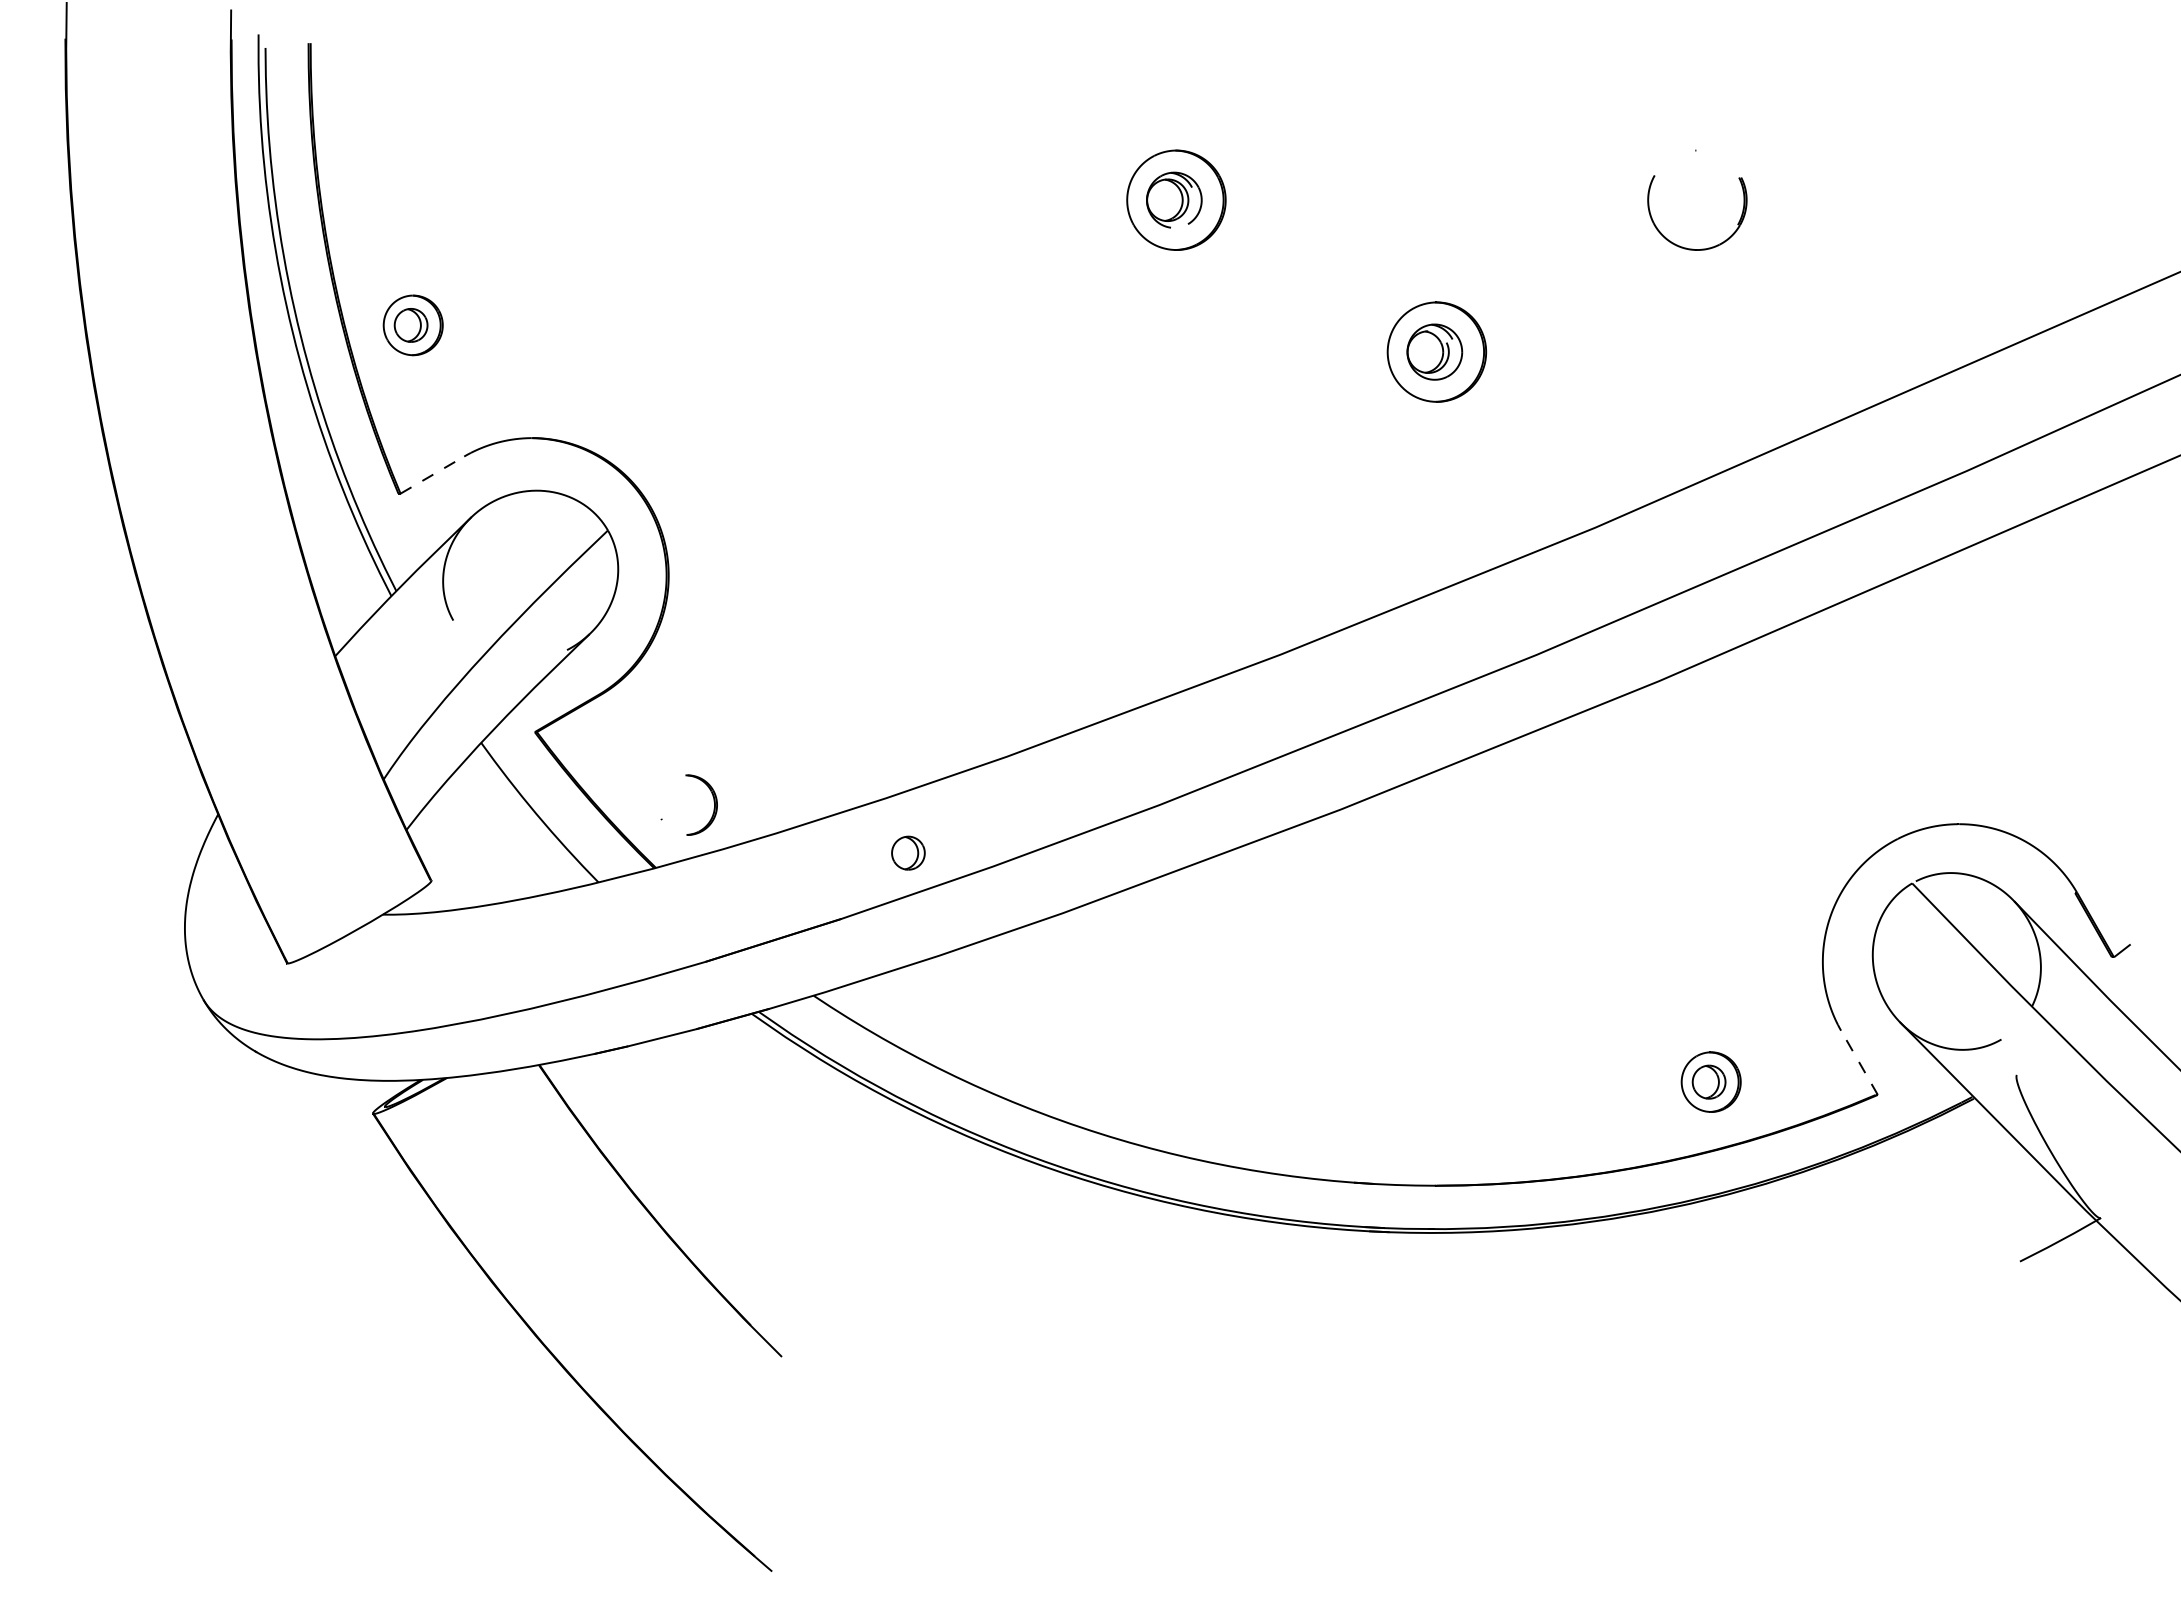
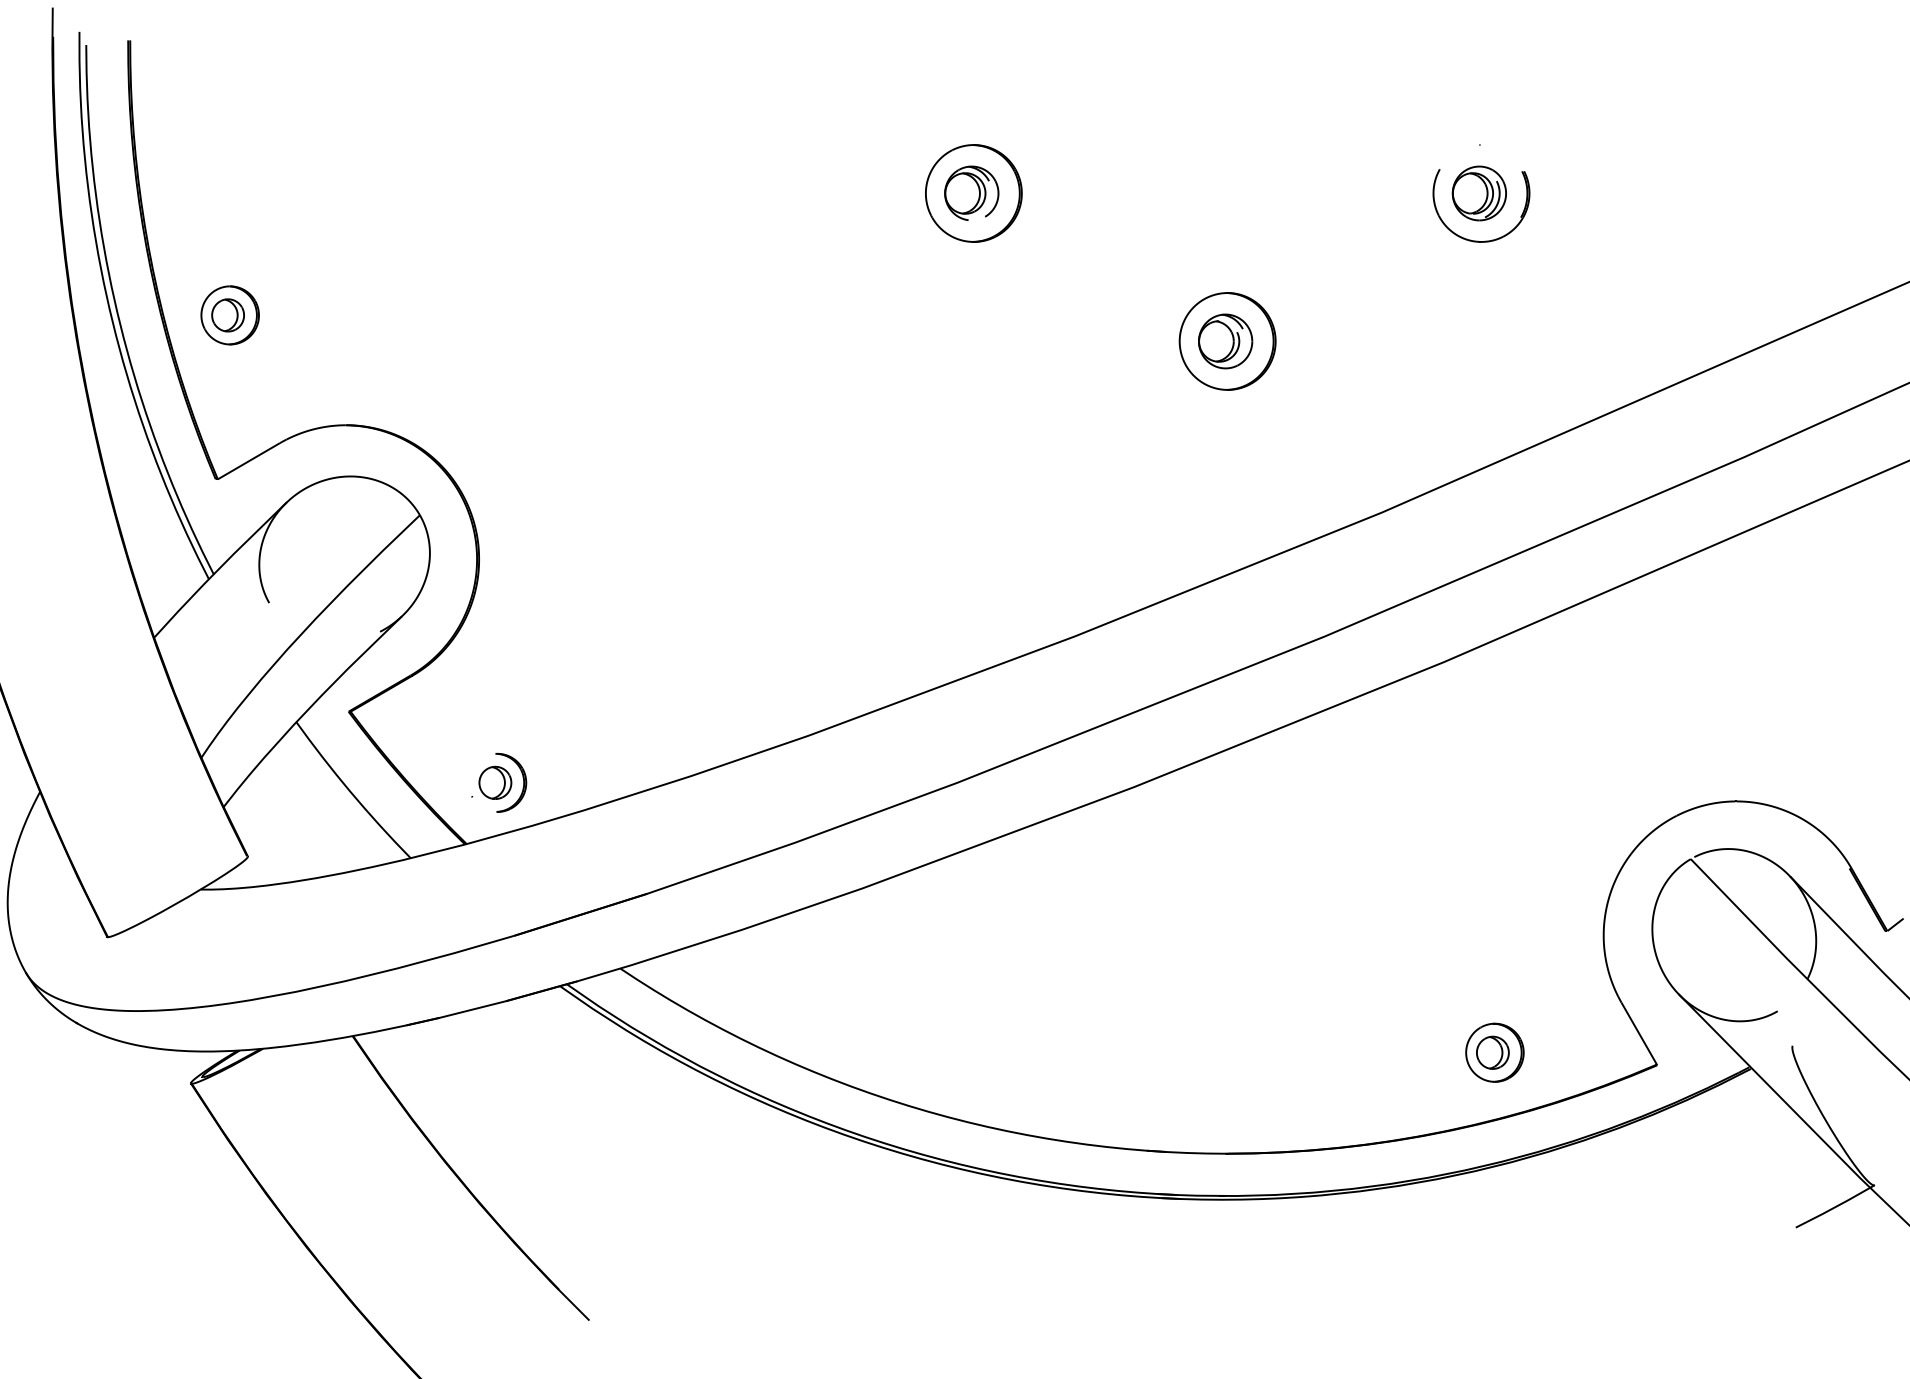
part: (1695, 199) -> (1479, 192), added
line: (432, 475) -> (248, 461), dashed -> solid
part: (908, 852) -> (495, 782), moved
line: (1859, 1062) -> (1639, 1033), dashed -> solid

